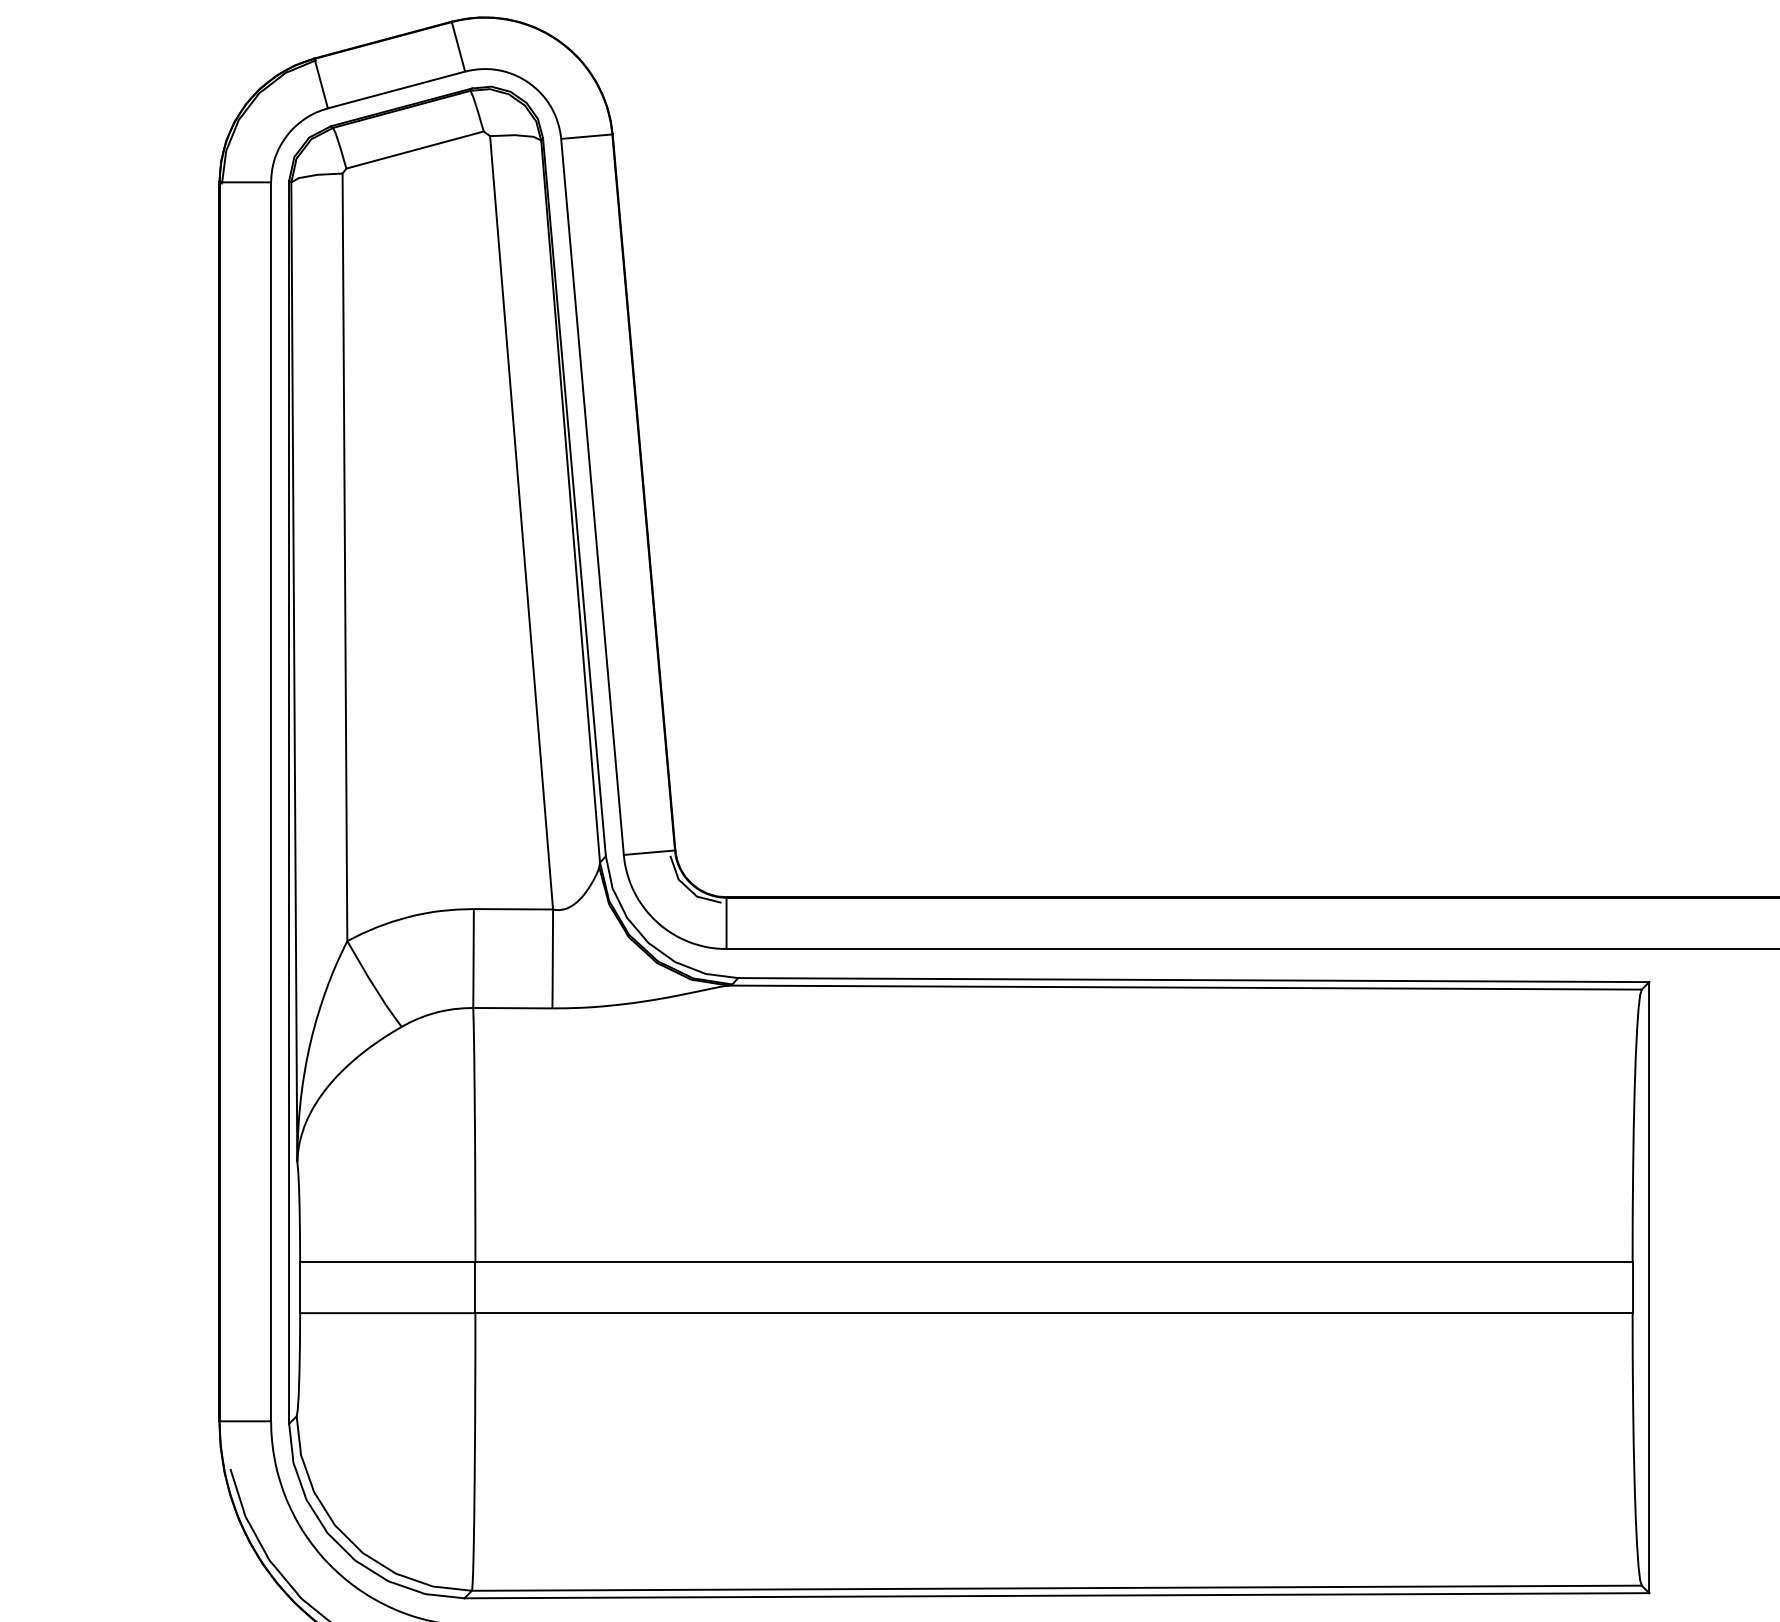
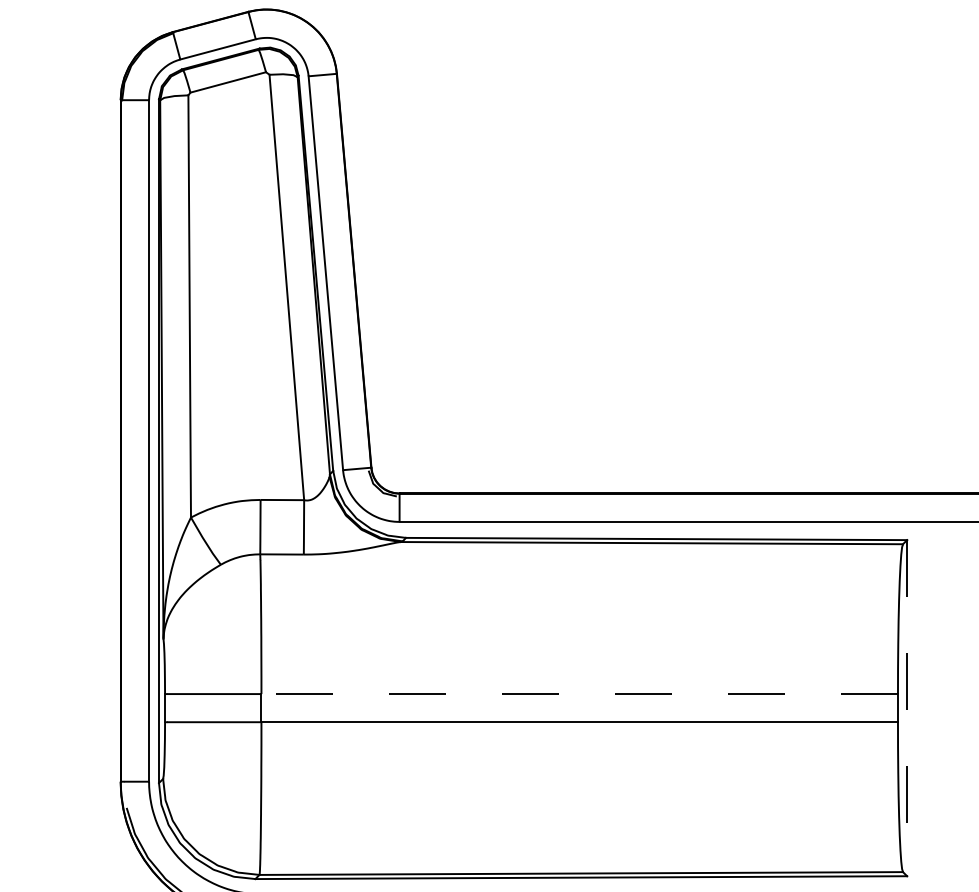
line: (1053, 1262) -> (579, 694), solid -> dashed
line: (1649, 1288) -> (907, 708), solid -> dashed

